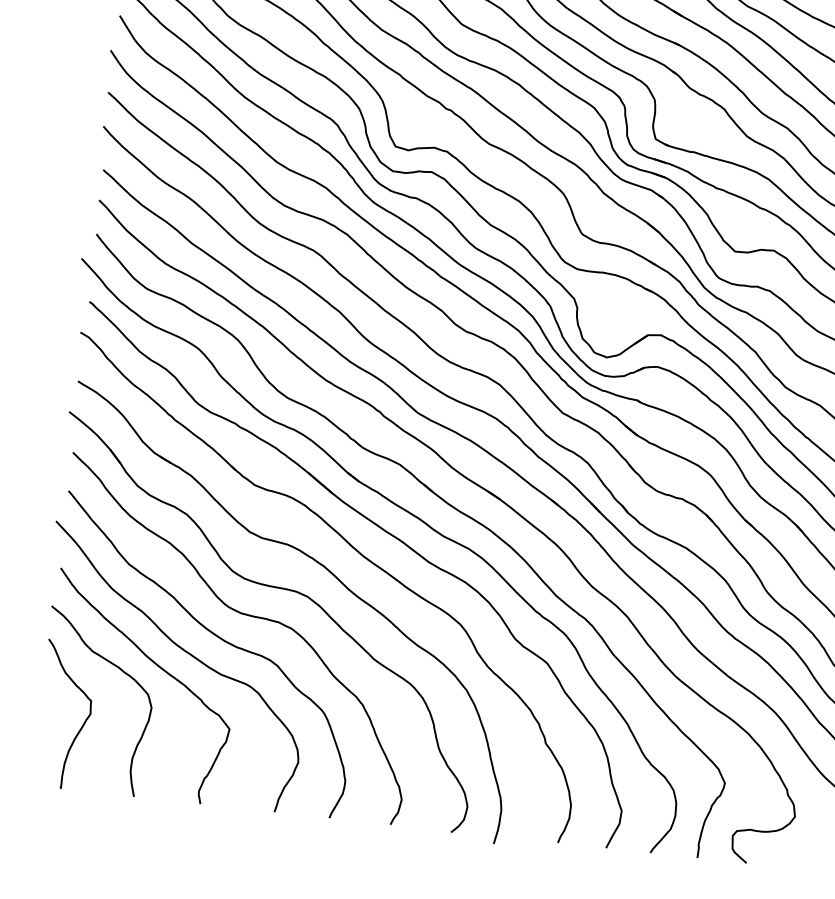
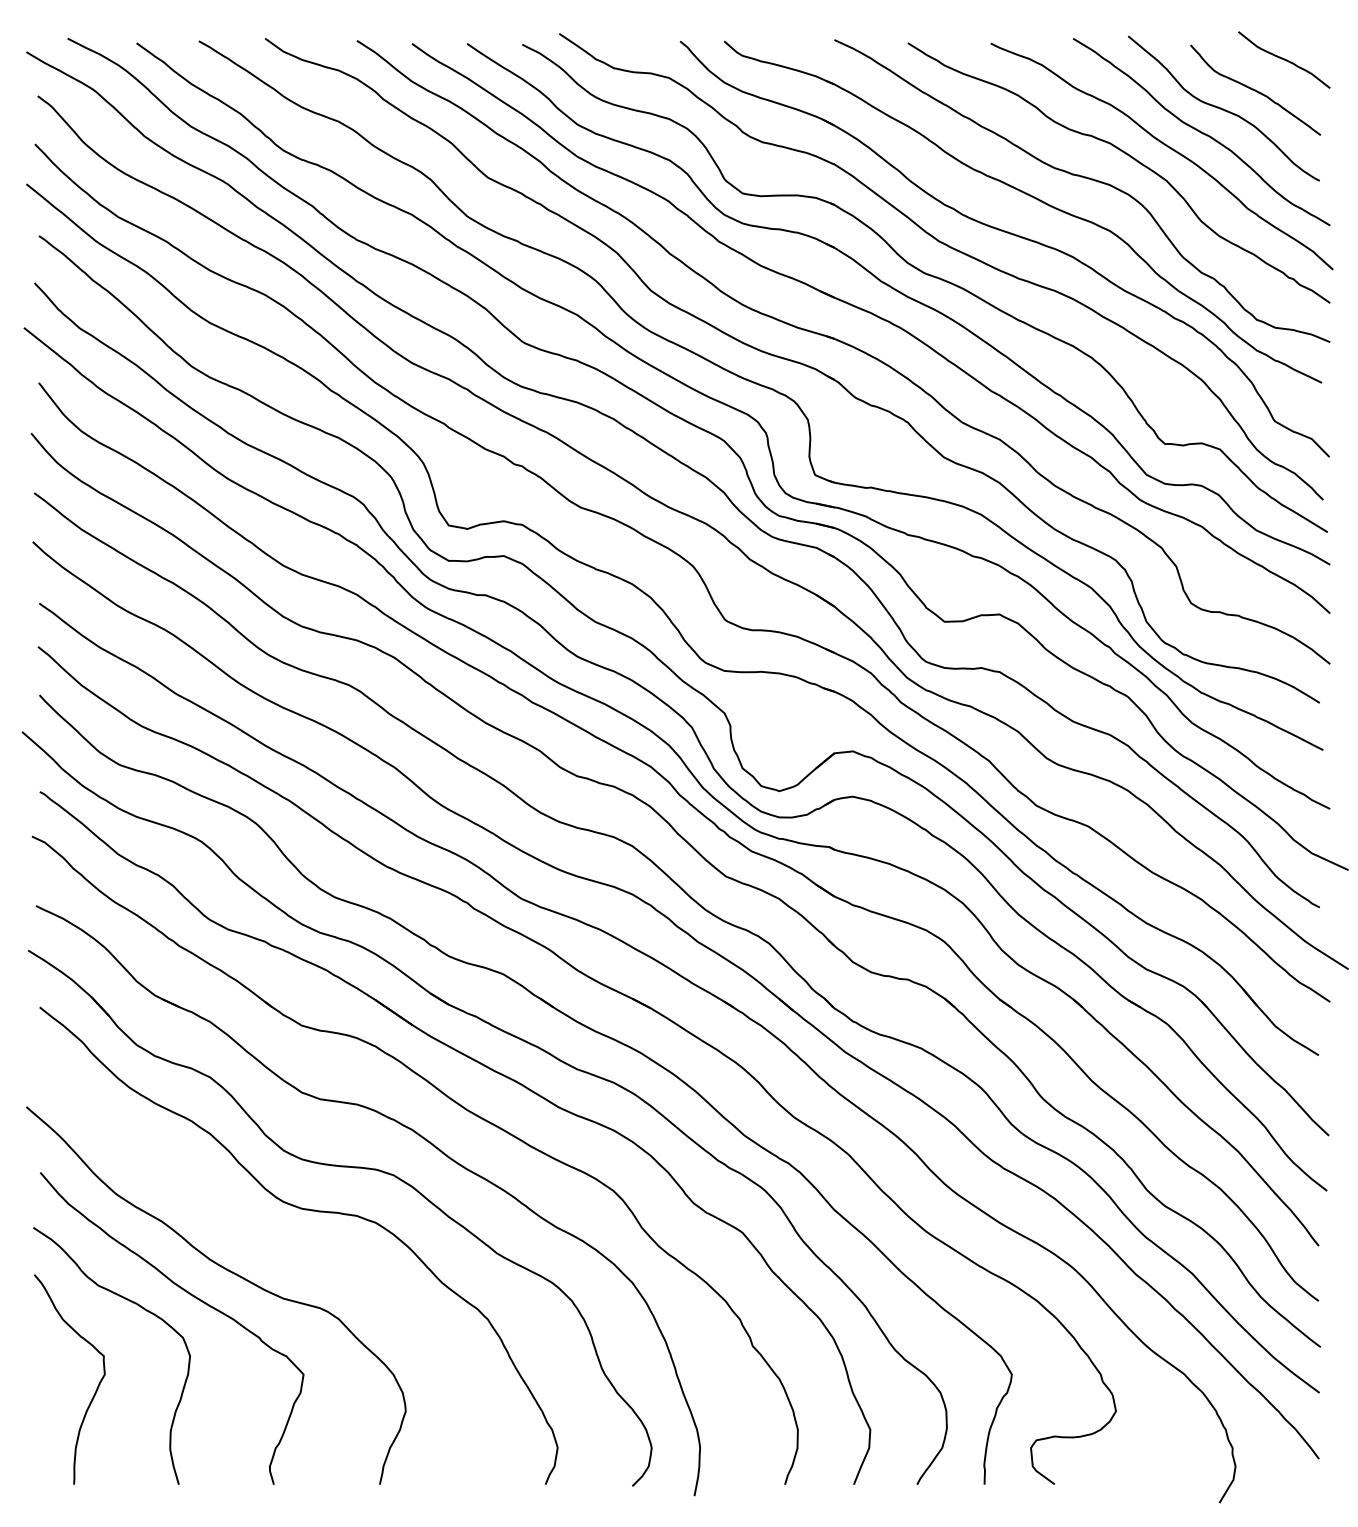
curve: (216, 636) -> (270, 1245), removed

